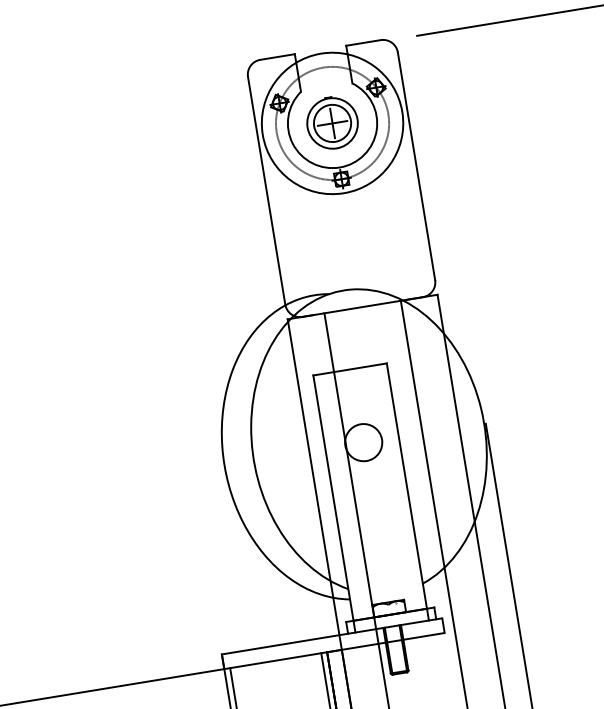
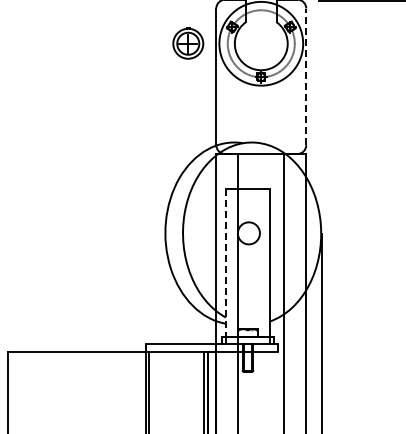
part: (332, 122) -> (188, 43), moved
line: (416, 165) -> (306, 76), solid -> dashed
line: (332, 497) -> (225, 262), solid -> dashed

